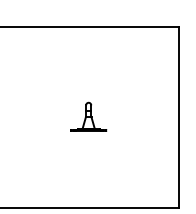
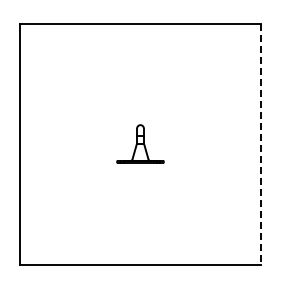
line: (179, 118) -> (260, 145), solid -> dashed

